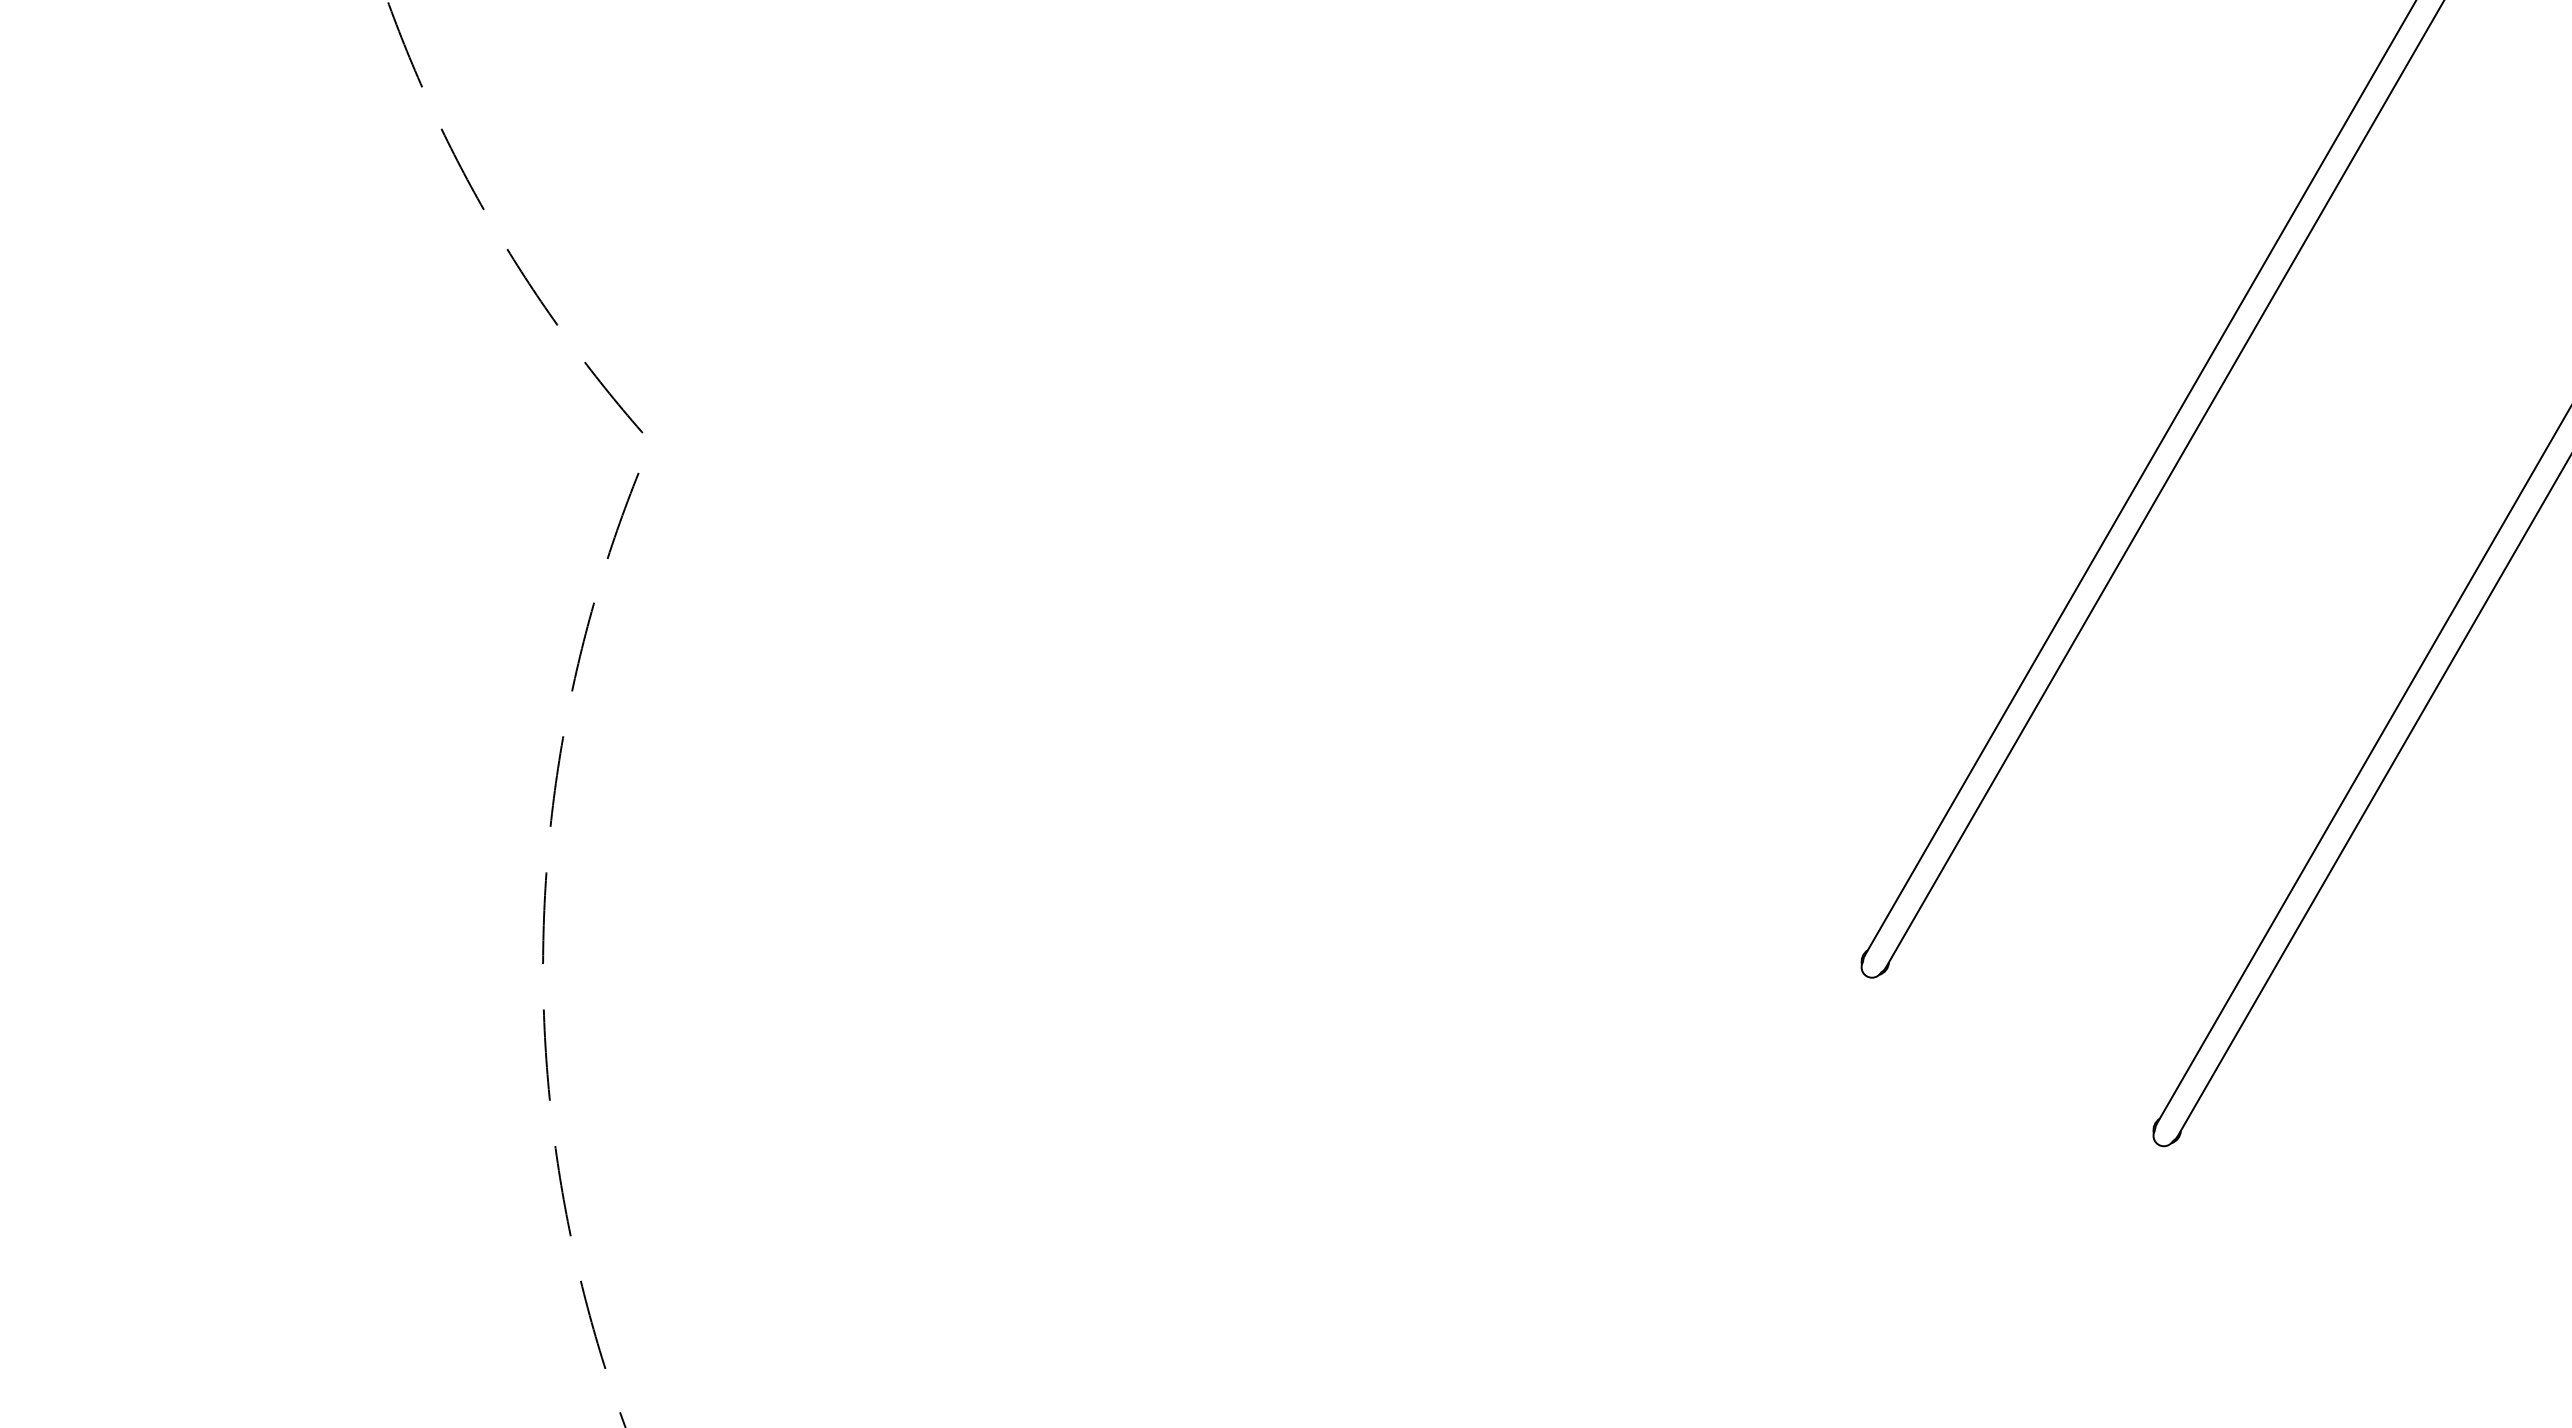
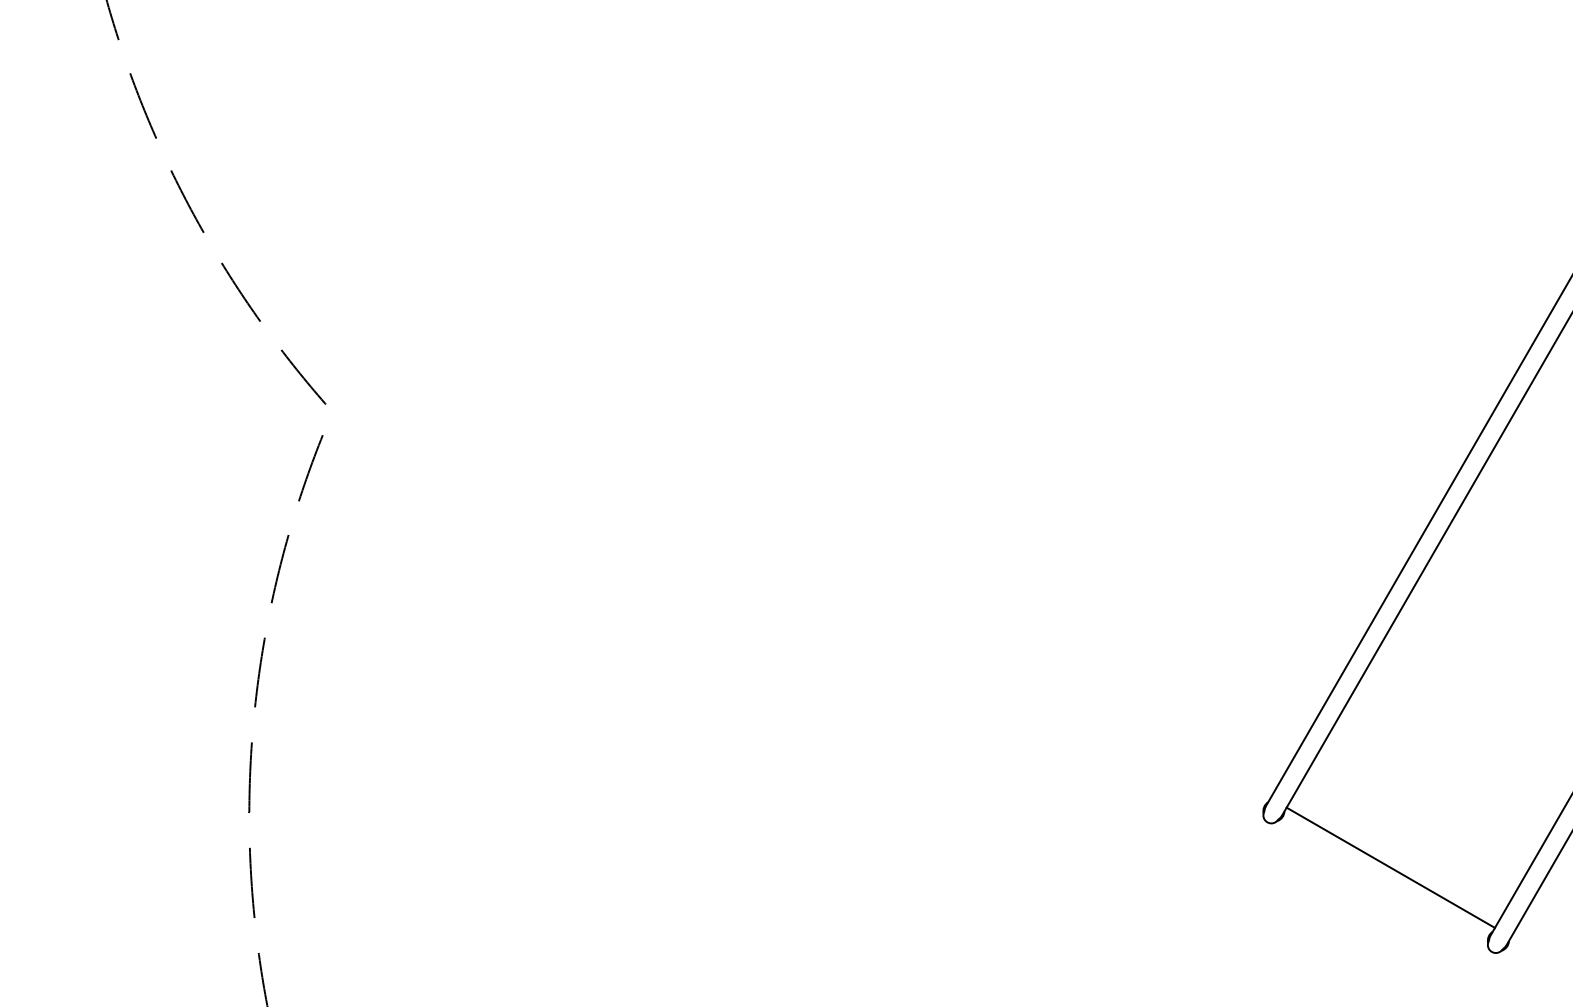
line: (2026, 1035) -> (1390, 867), added

